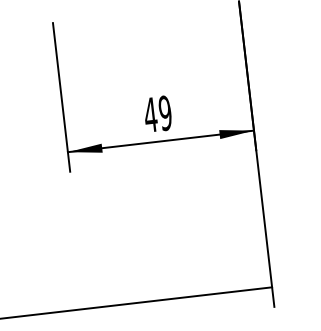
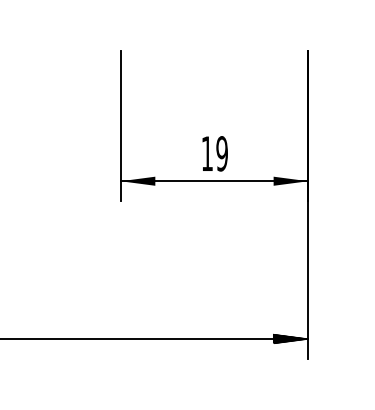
text: (150, 114) -> (207, 153), 49 -> 19
hatch: (254, 288) -> (290, 338), added

